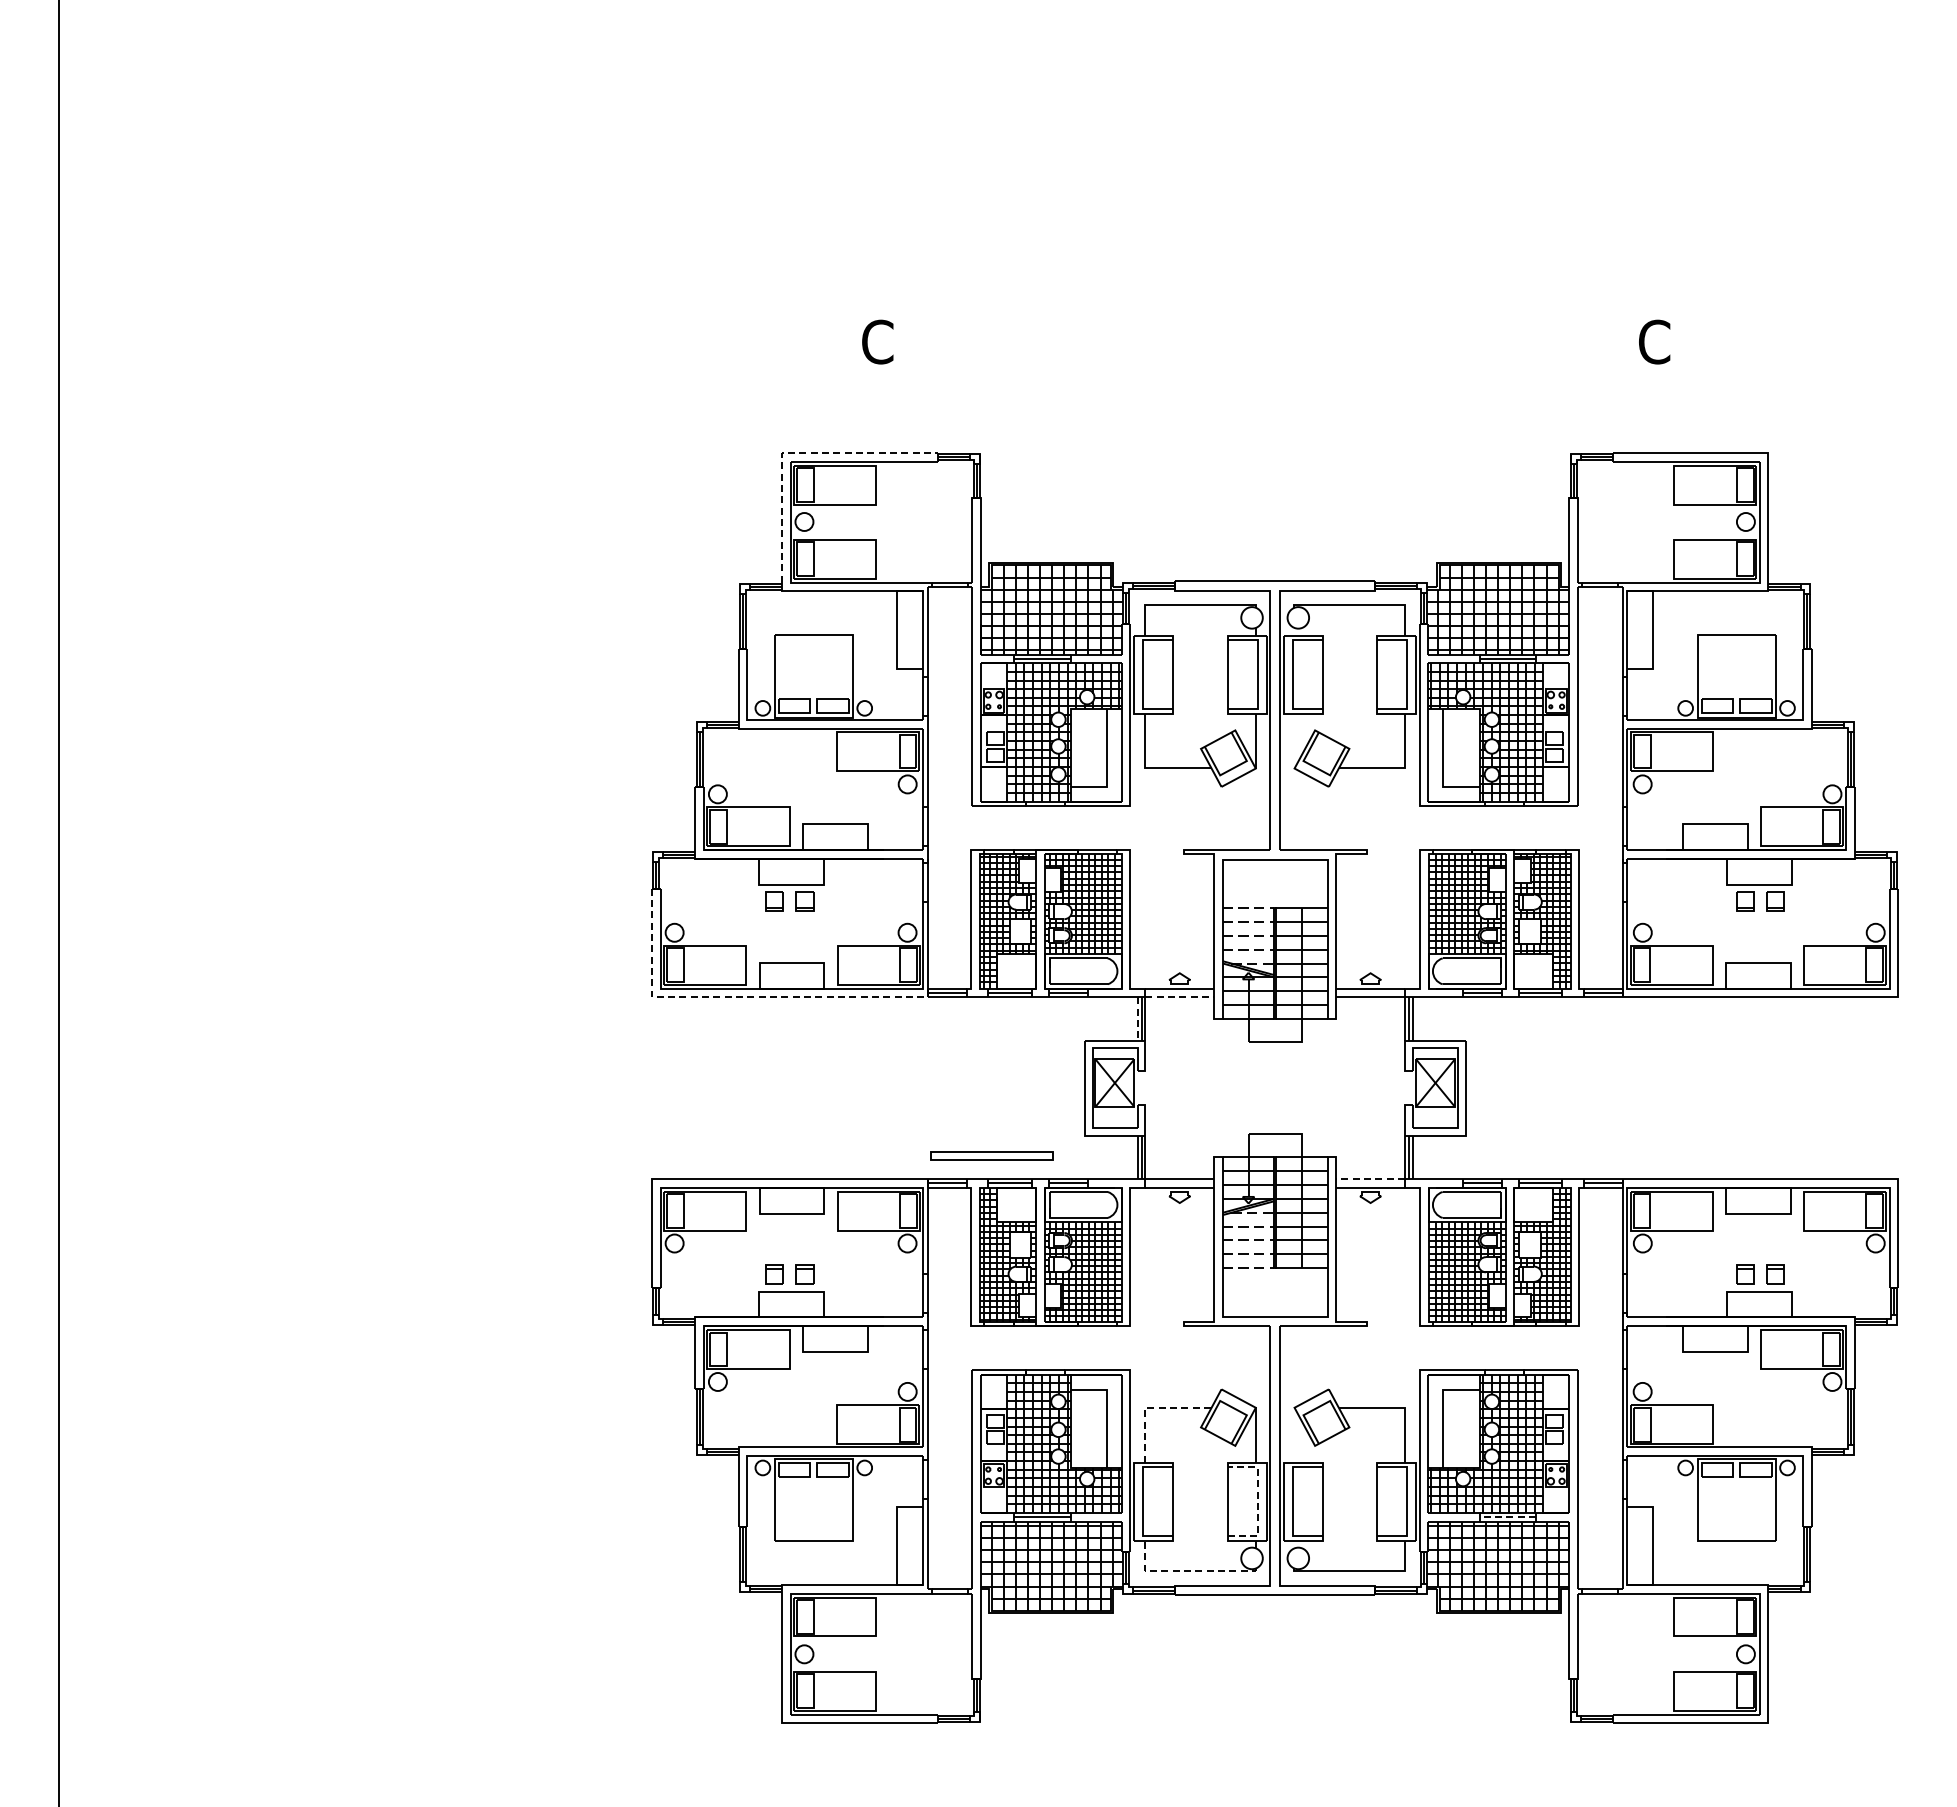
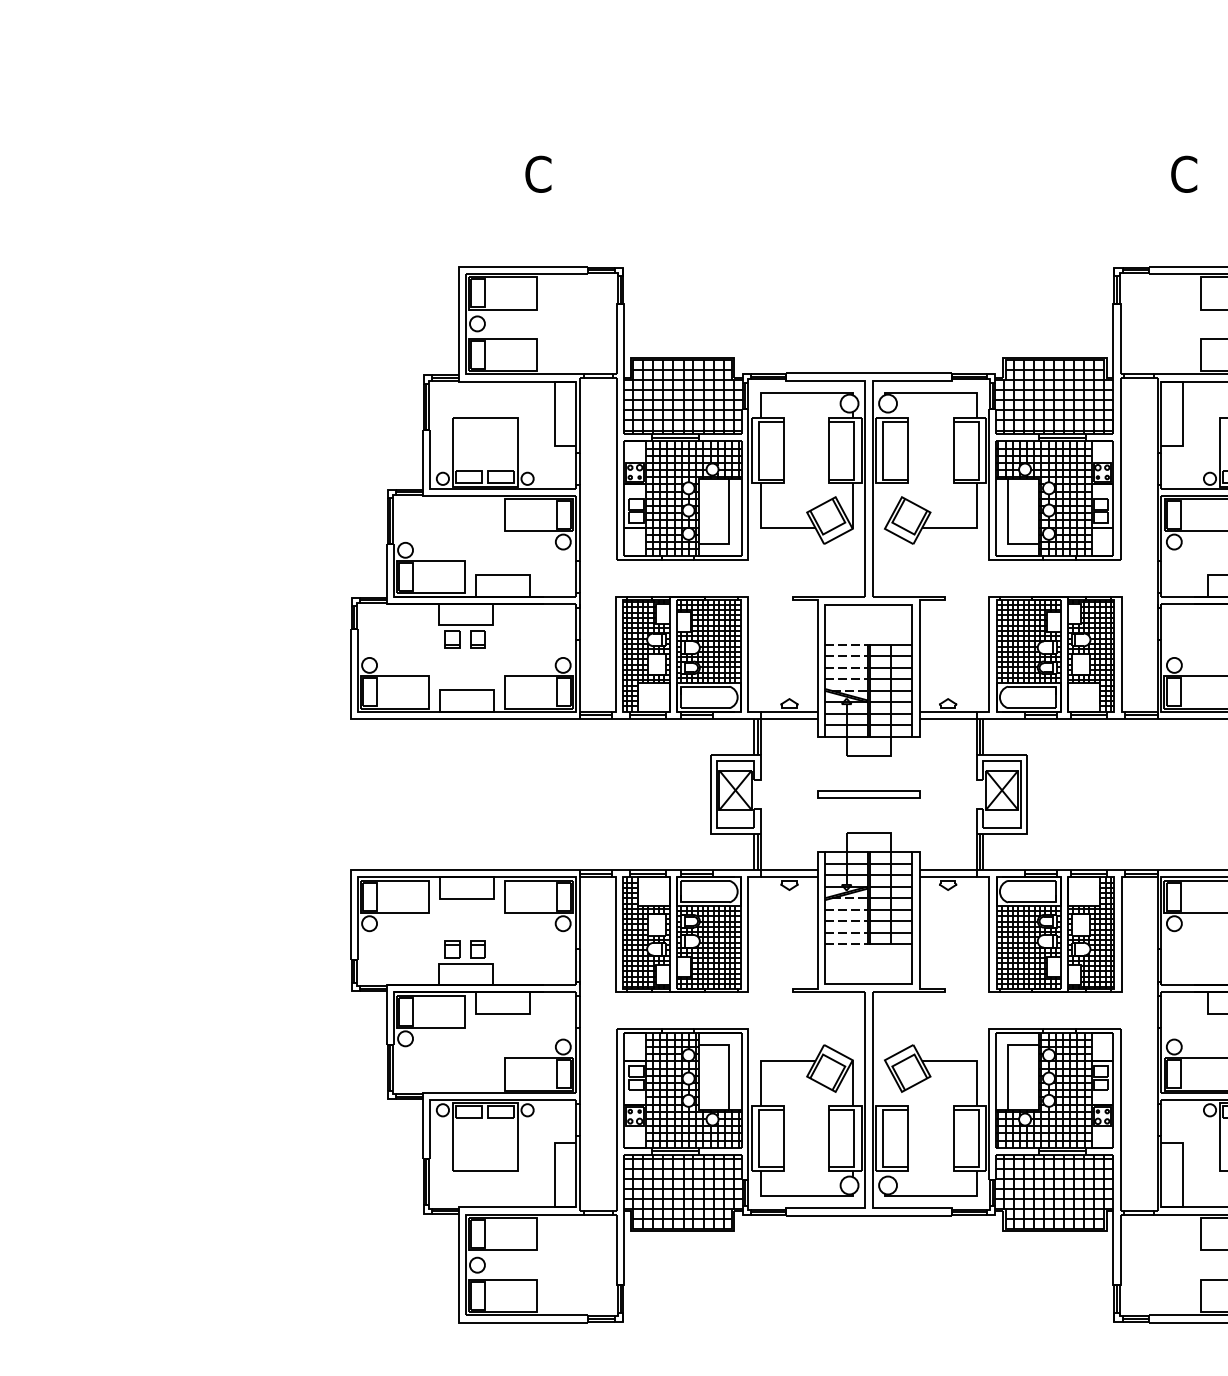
line: (794, 452) -> (469, 266), dashed -> solid
line: (735, 997) -> (420, 719), dashed -> solid
line: (1180, 997) -> (790, 719), dashed -> solid
line: (1137, 1018) -> (754, 736), dashed -> solid
part: (991, 1155) -> (868, 794), moved
line: (1370, 1179) -> (948, 870), dashed -> solid
line: (1151, 1408) -> (765, 1060), dashed -> solid
line: (1257, 1501) -> (854, 1138), dashed -> solid
line: (1507, 1517) -> (1061, 1151), dashed -> solid
line: (1186, 1571) -> (795, 1196), dashed -> solid

